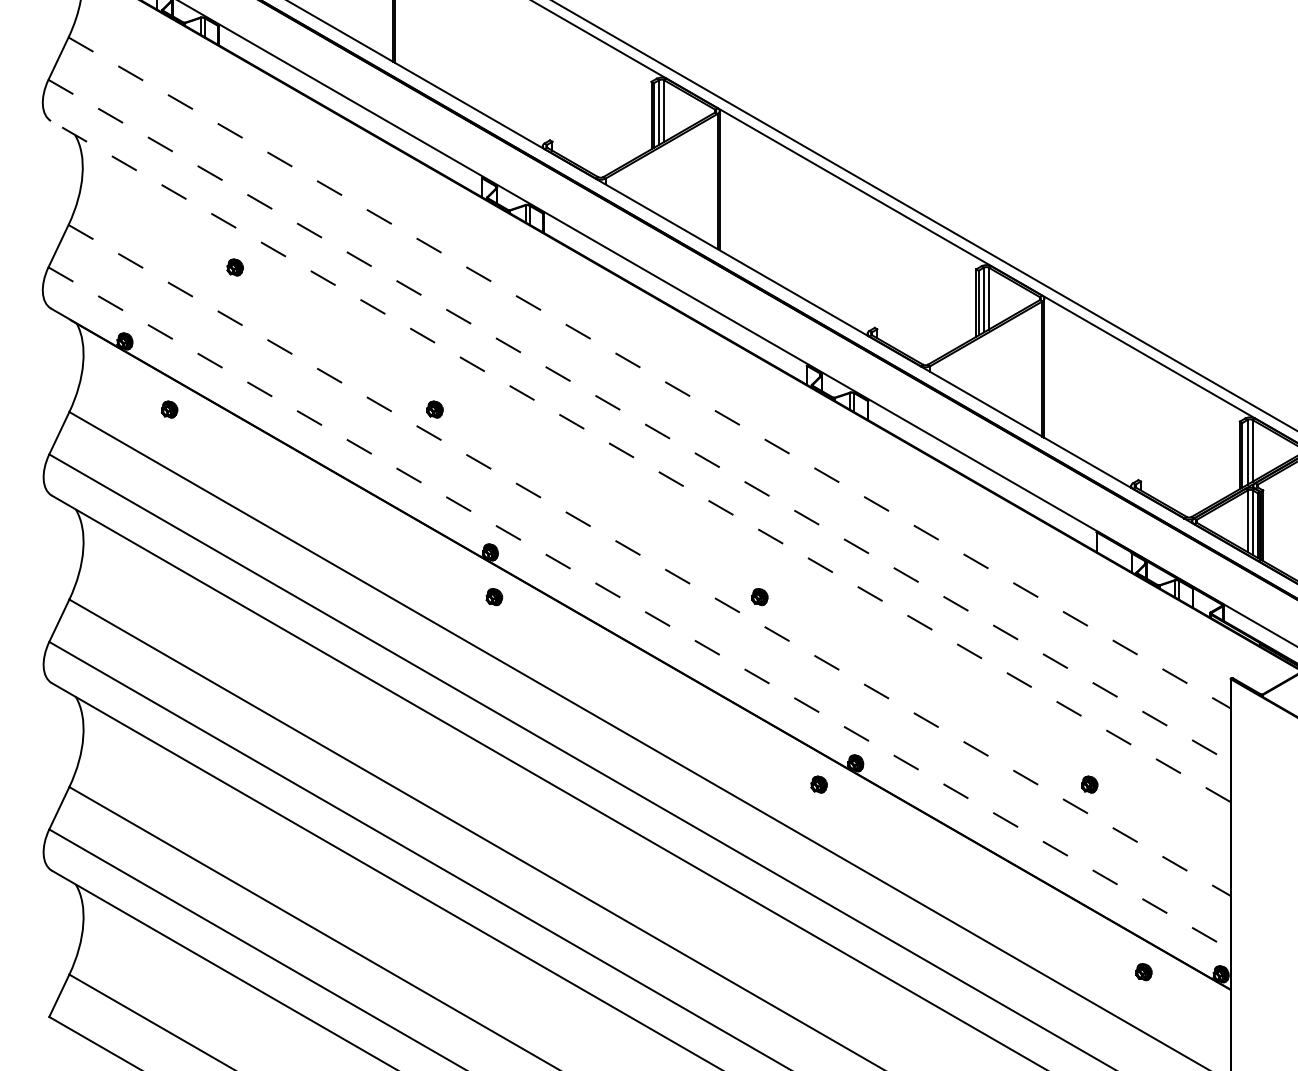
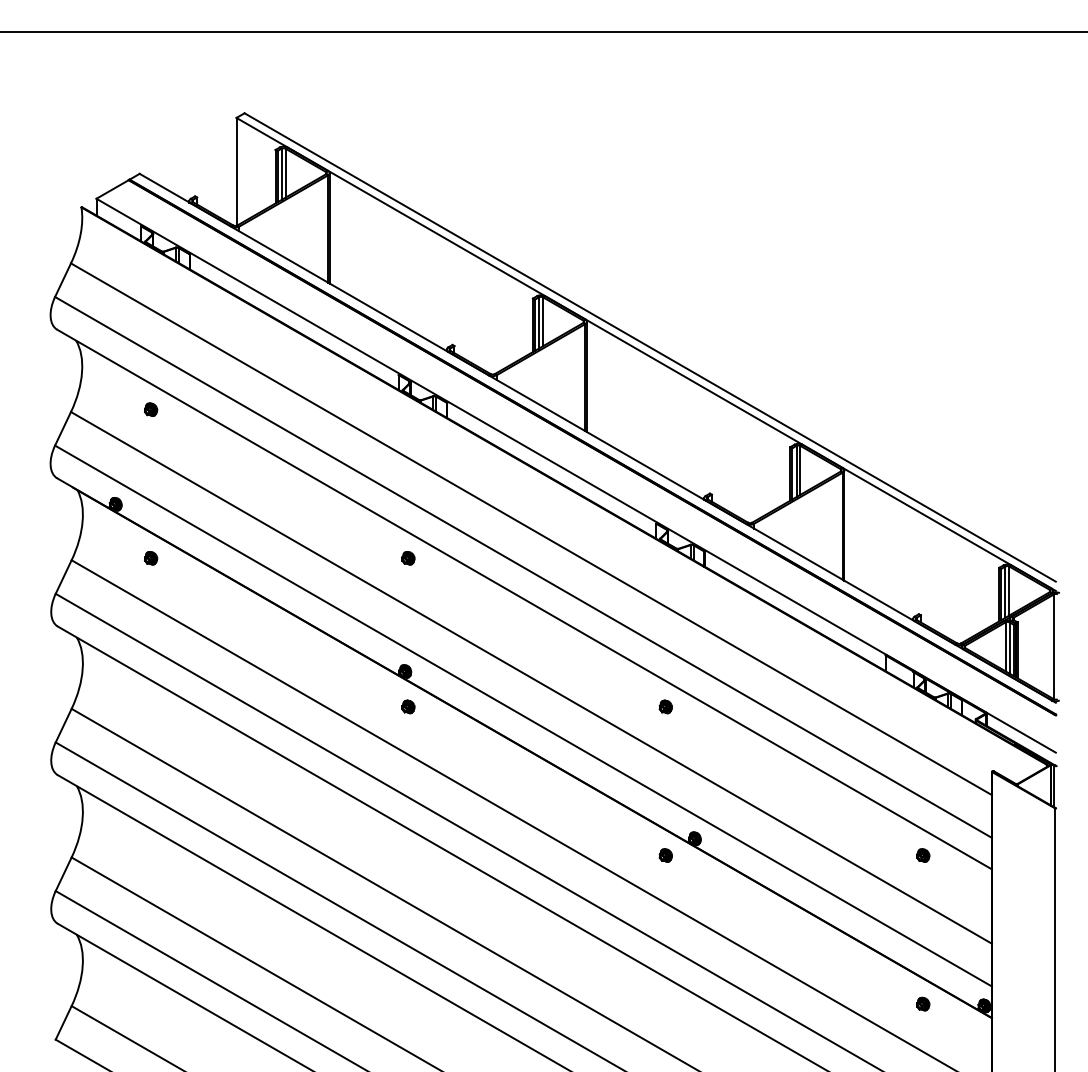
part: (235, 267) -> (151, 409), moved
line: (649, 373) -> (531, 529), dashed -> solid
part: (435, 409) -> (408, 558), moved
line: (639, 421) -> (523, 567), dashed -> solid
line: (640, 461) -> (524, 599), dashed -> solid
line: (649, 559) -> (531, 677), dashed -> solid
part: (759, 596) -> (665, 706), moved
line: (639, 609) -> (523, 716), dashed -> solid
part: (1089, 784) -> (923, 855), moved

